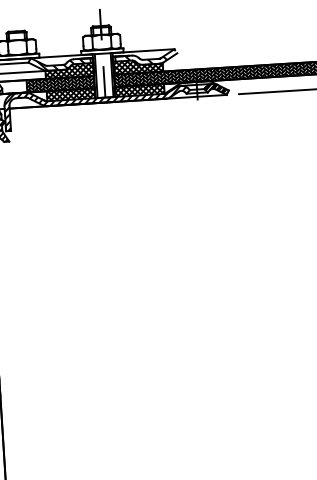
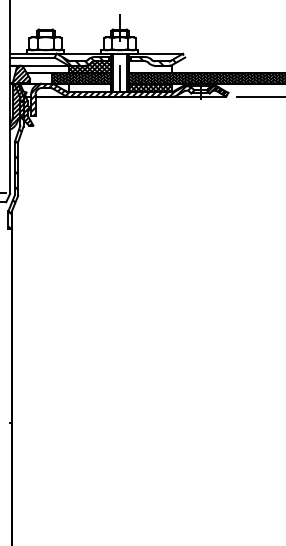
hatch: (137, 66) -> (149, 66), removed
hatch: (70, 94) -> (89, 87), removed

